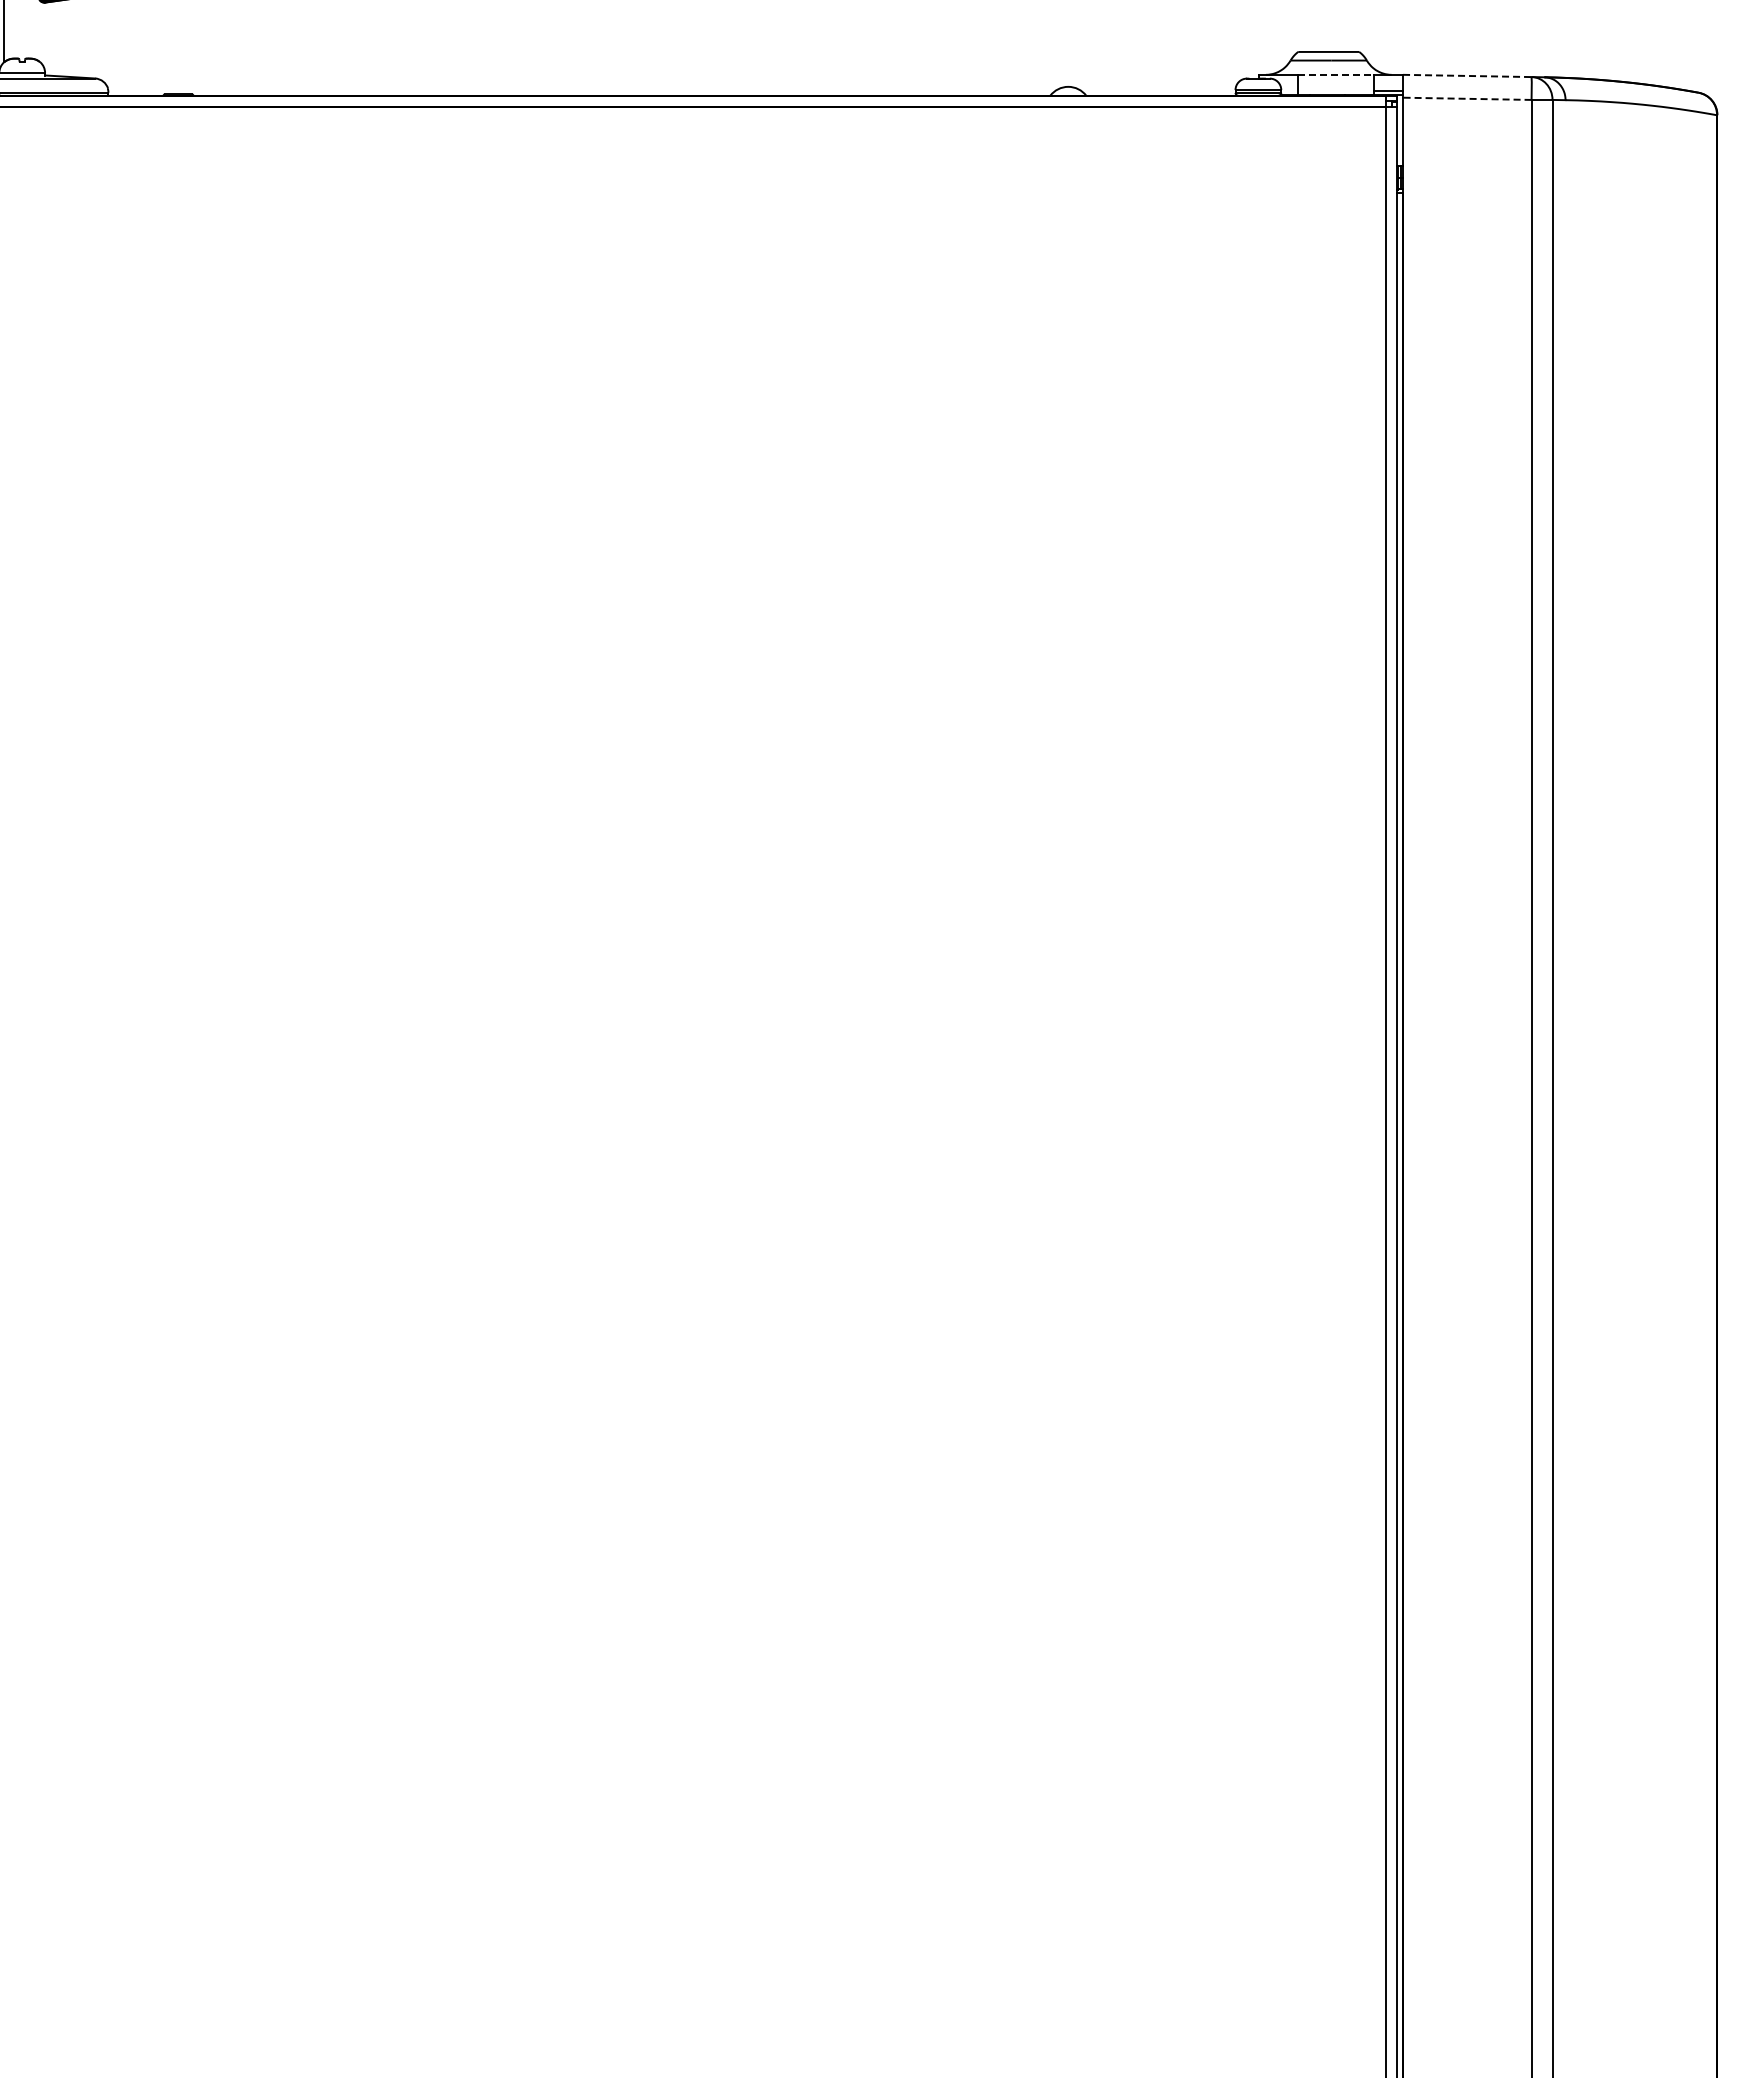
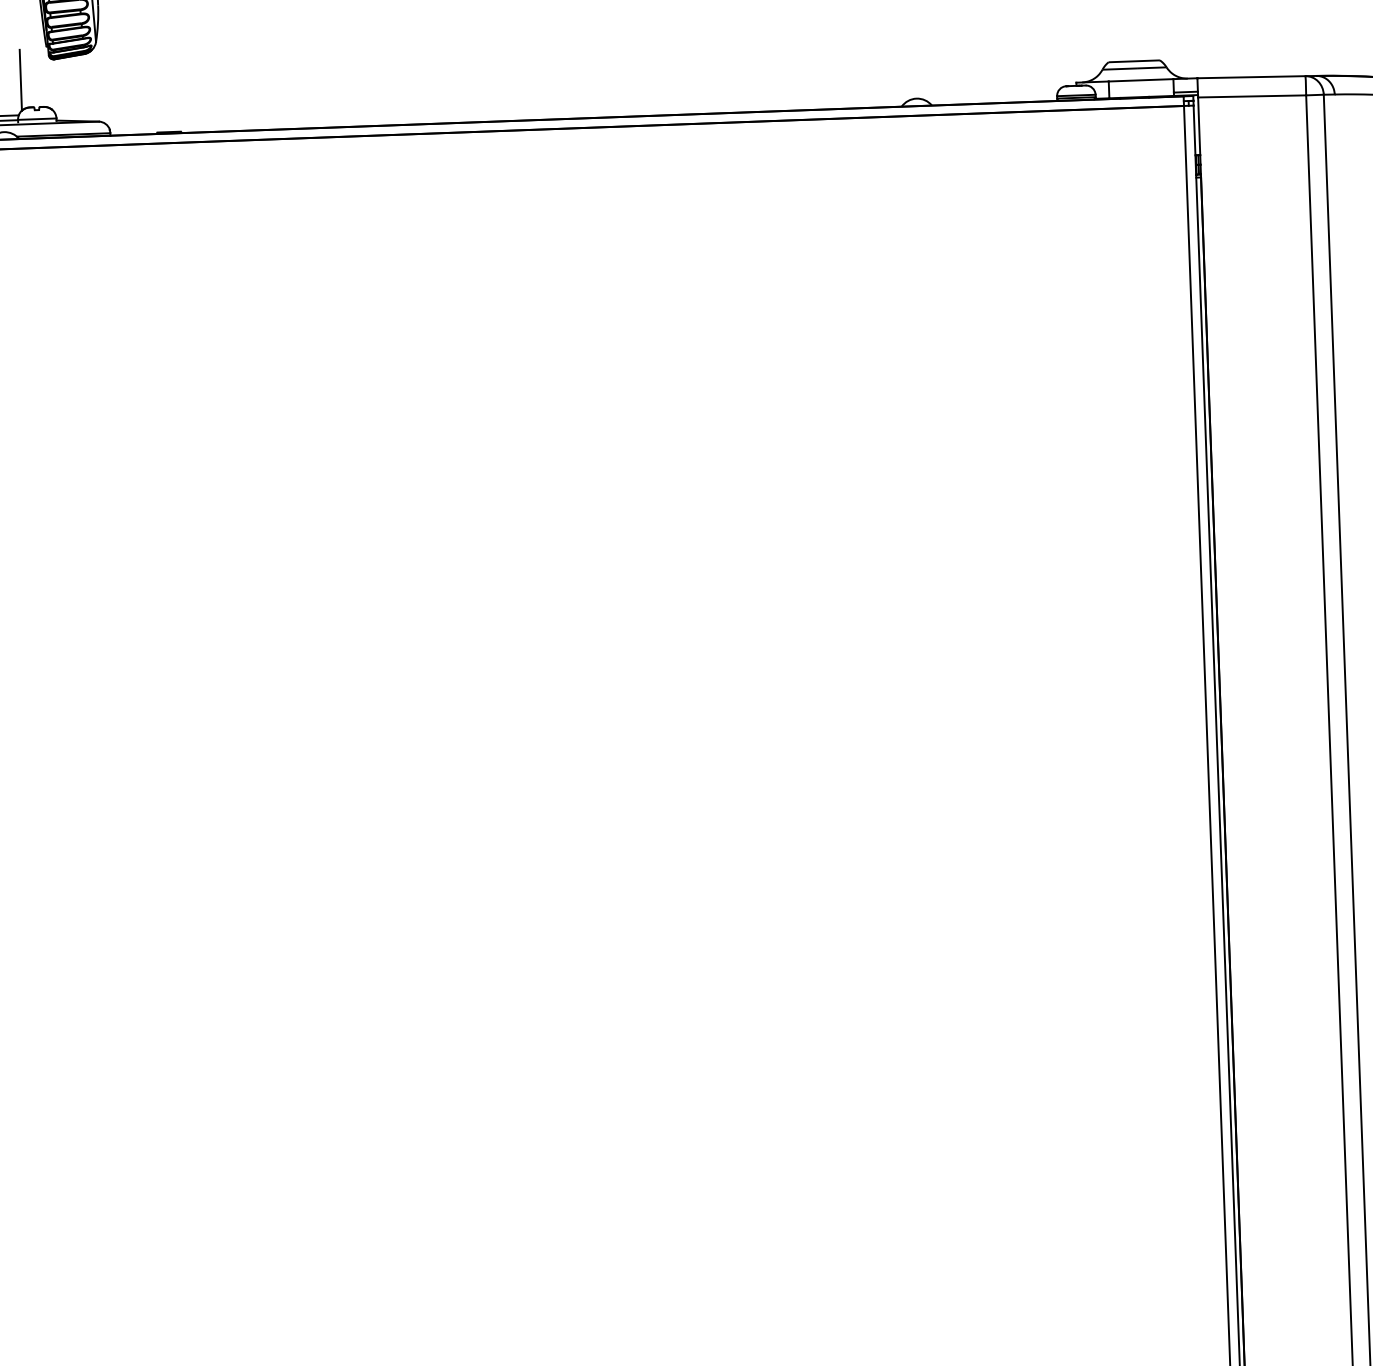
line: (1336, 74) -> (1141, 80), dashed -> solid
line: (1467, 75) -> (1251, 76), dashed -> solid
line: (1466, 98) -> (1251, 96), dashed -> solid

